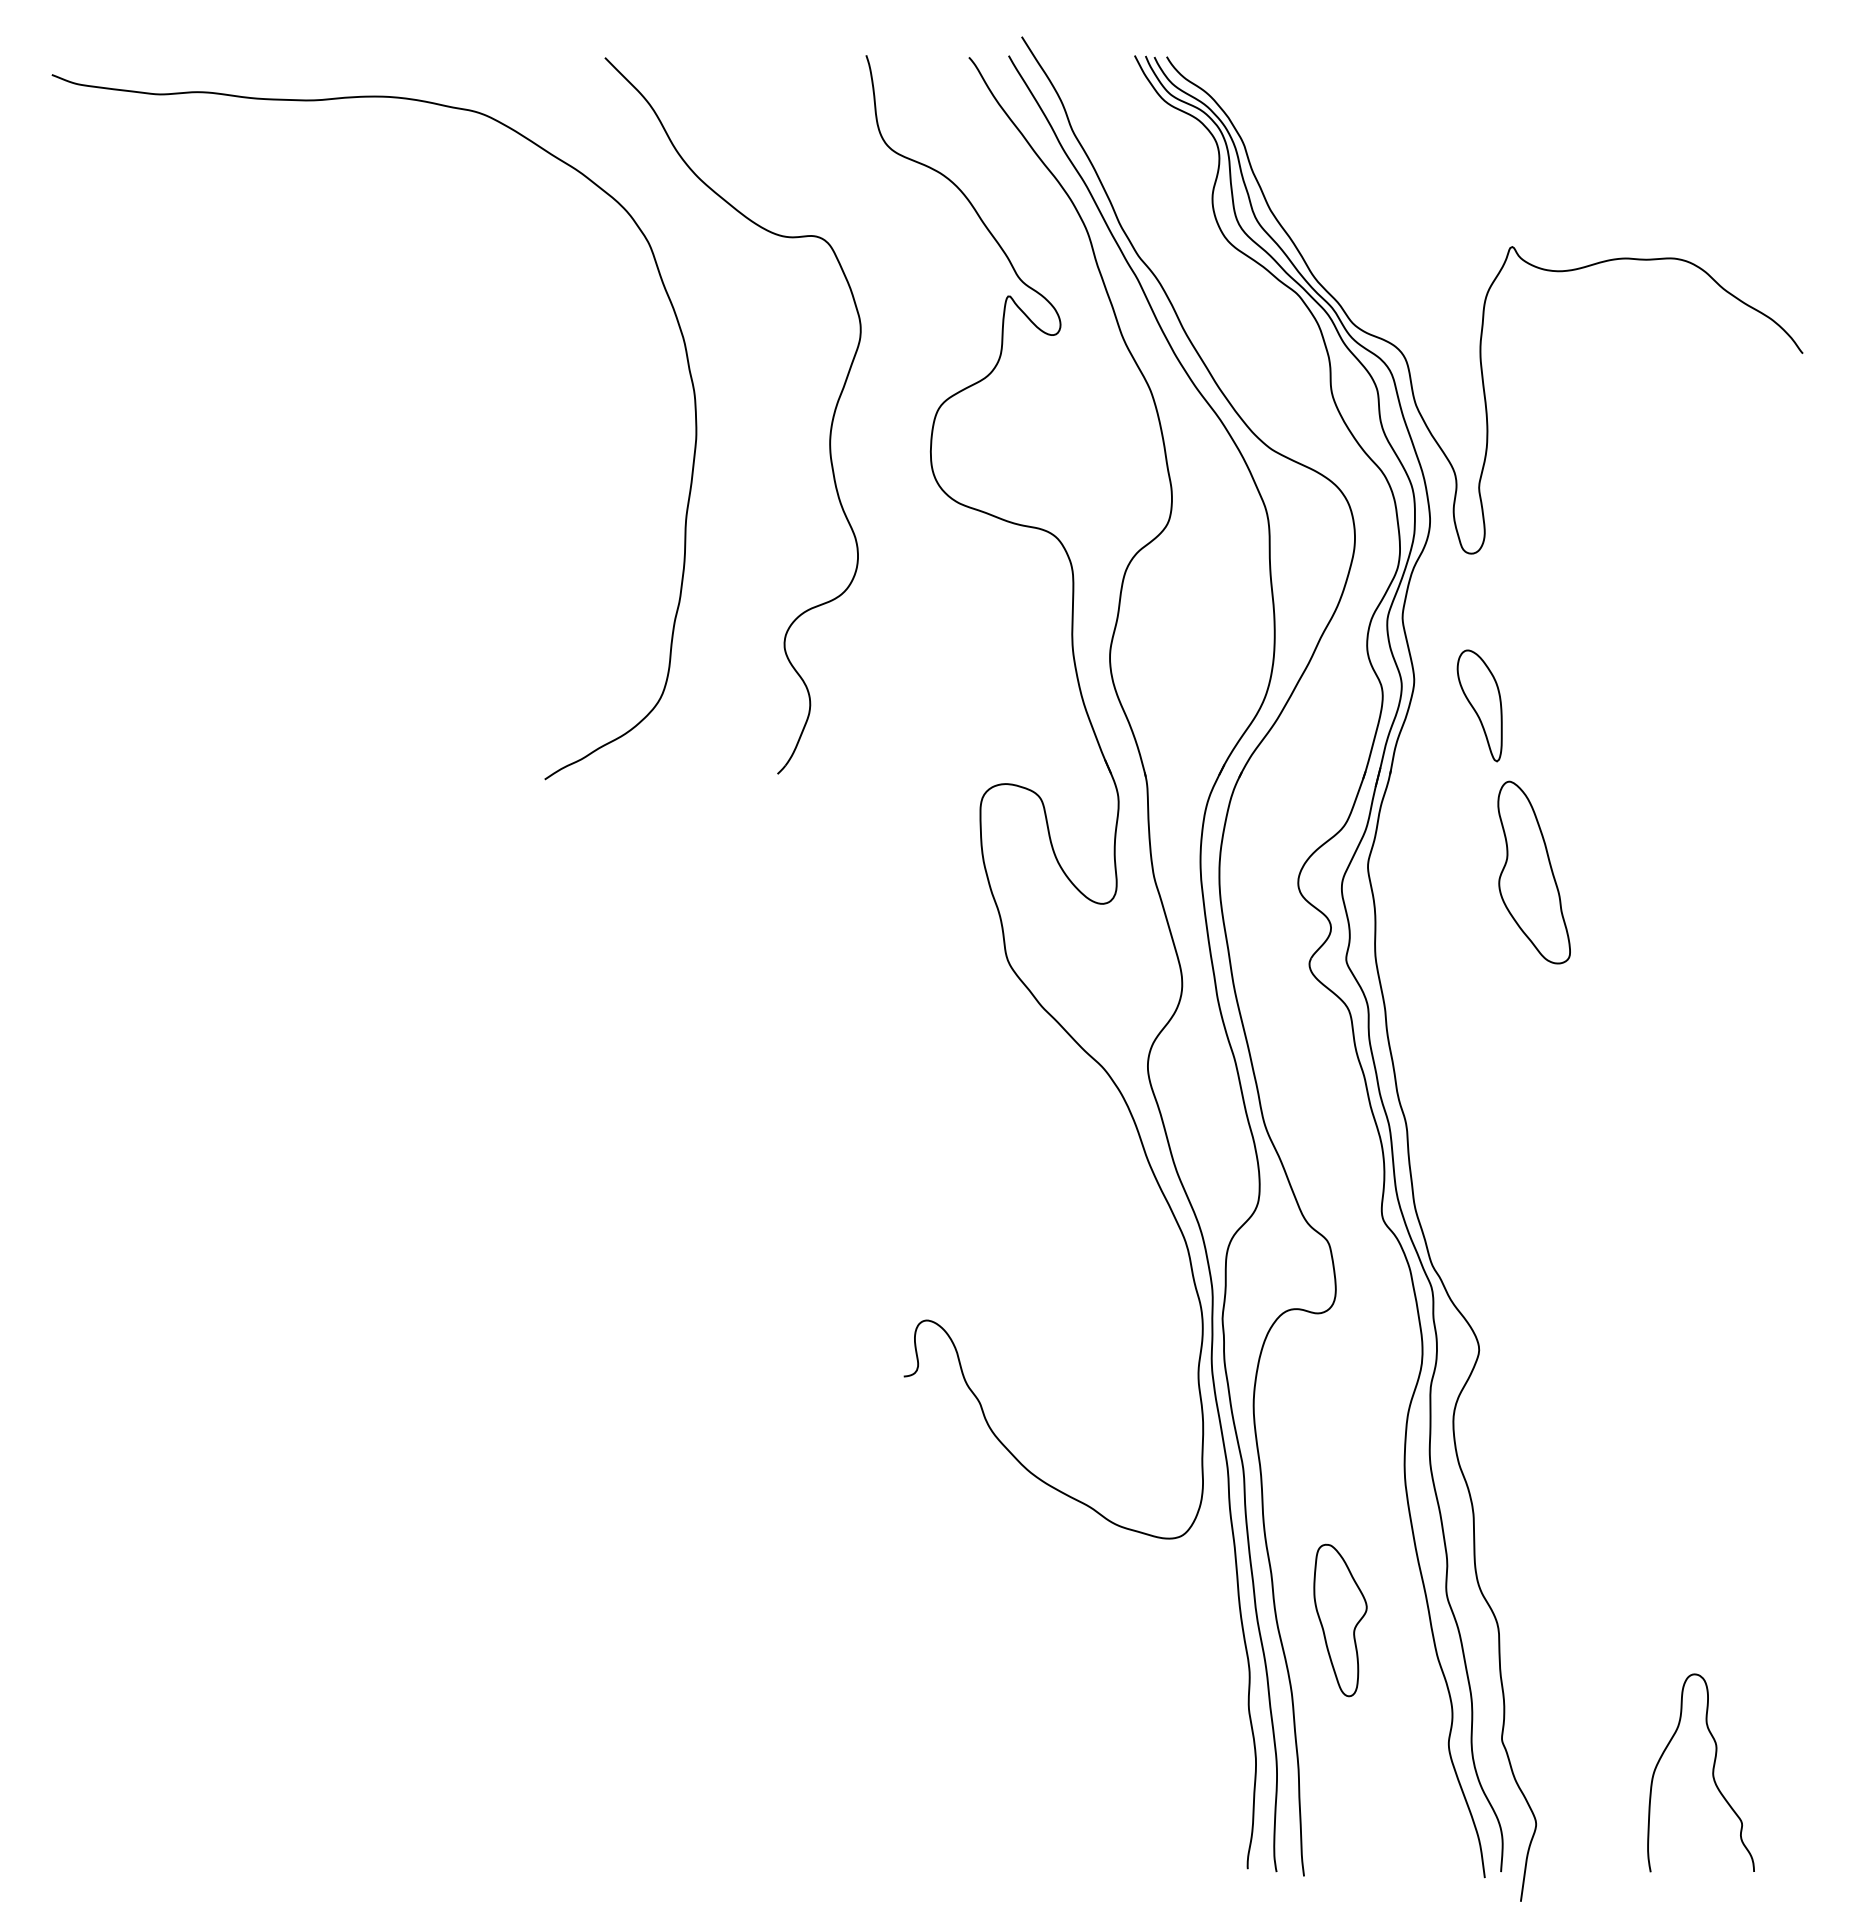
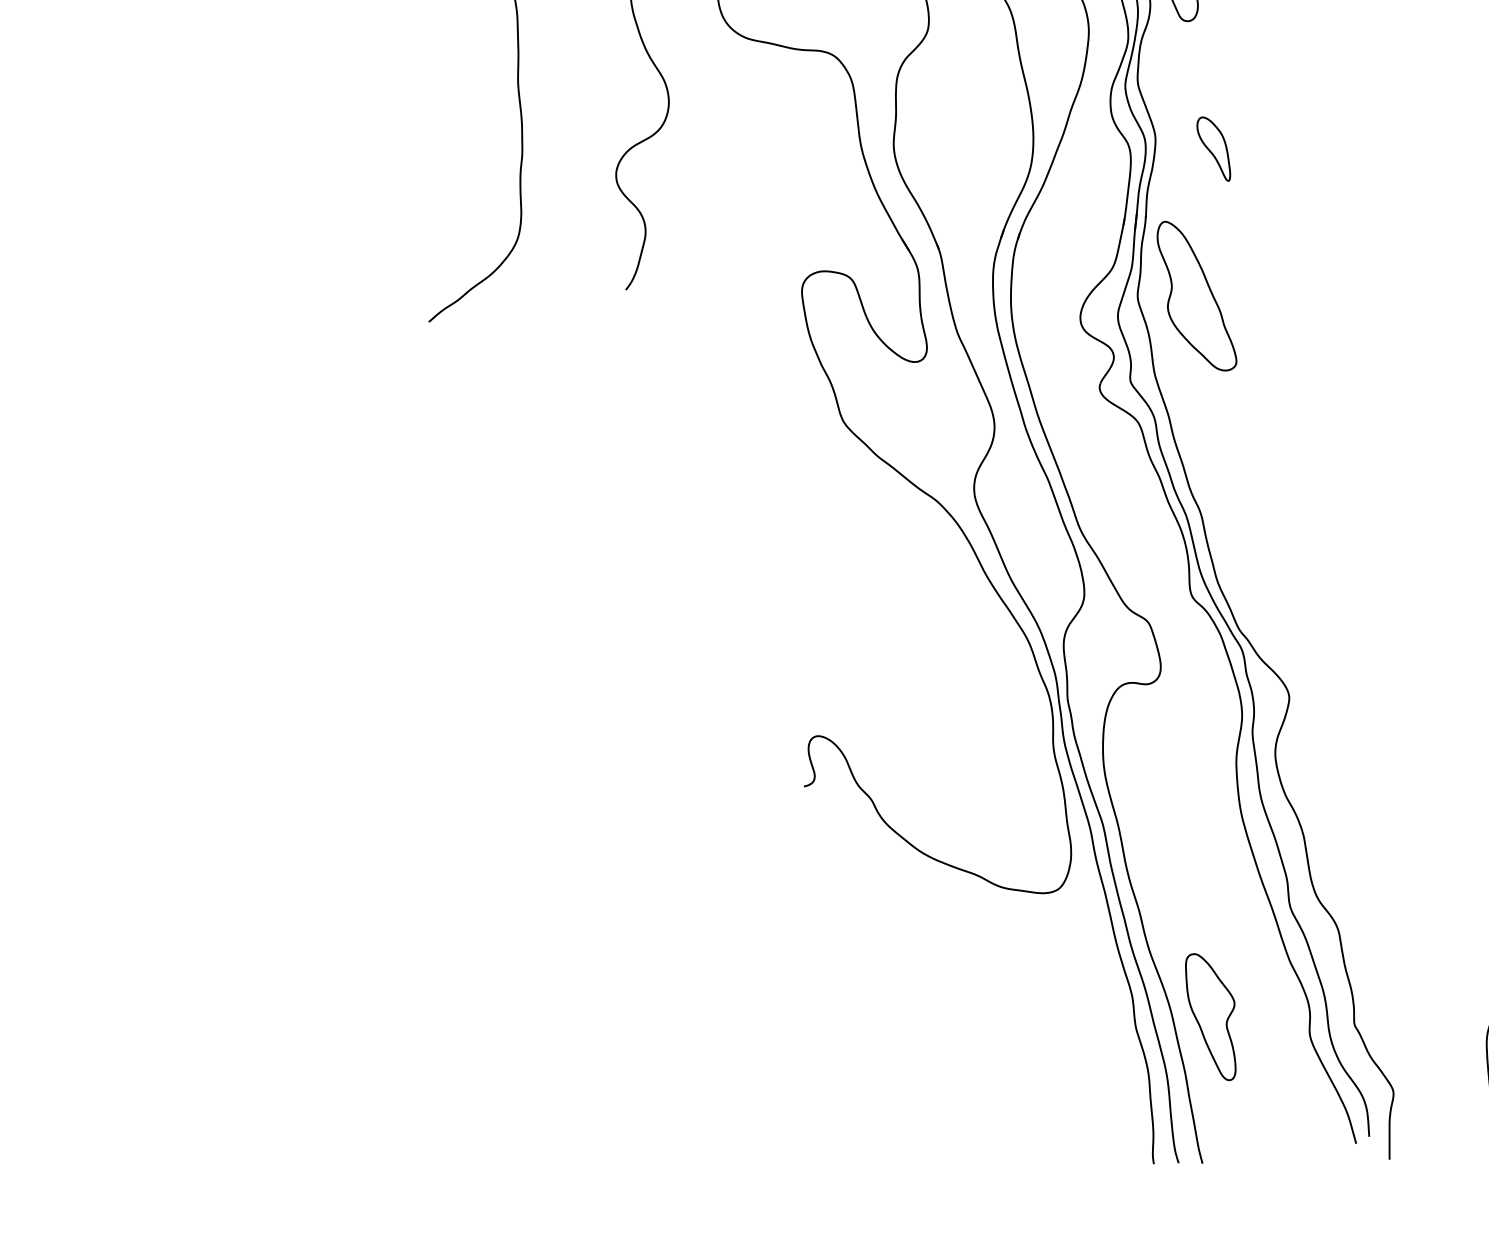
part: (1479, 705) -> (1213, 149), size x0.7
part: (1533, 872) -> (1195, 296), moved
part: (1340, 1620) -> (1213, 1016), moved

